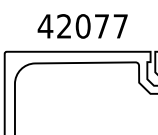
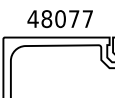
text: (63, 26) -> (46, 19), 42077 -> 48077

